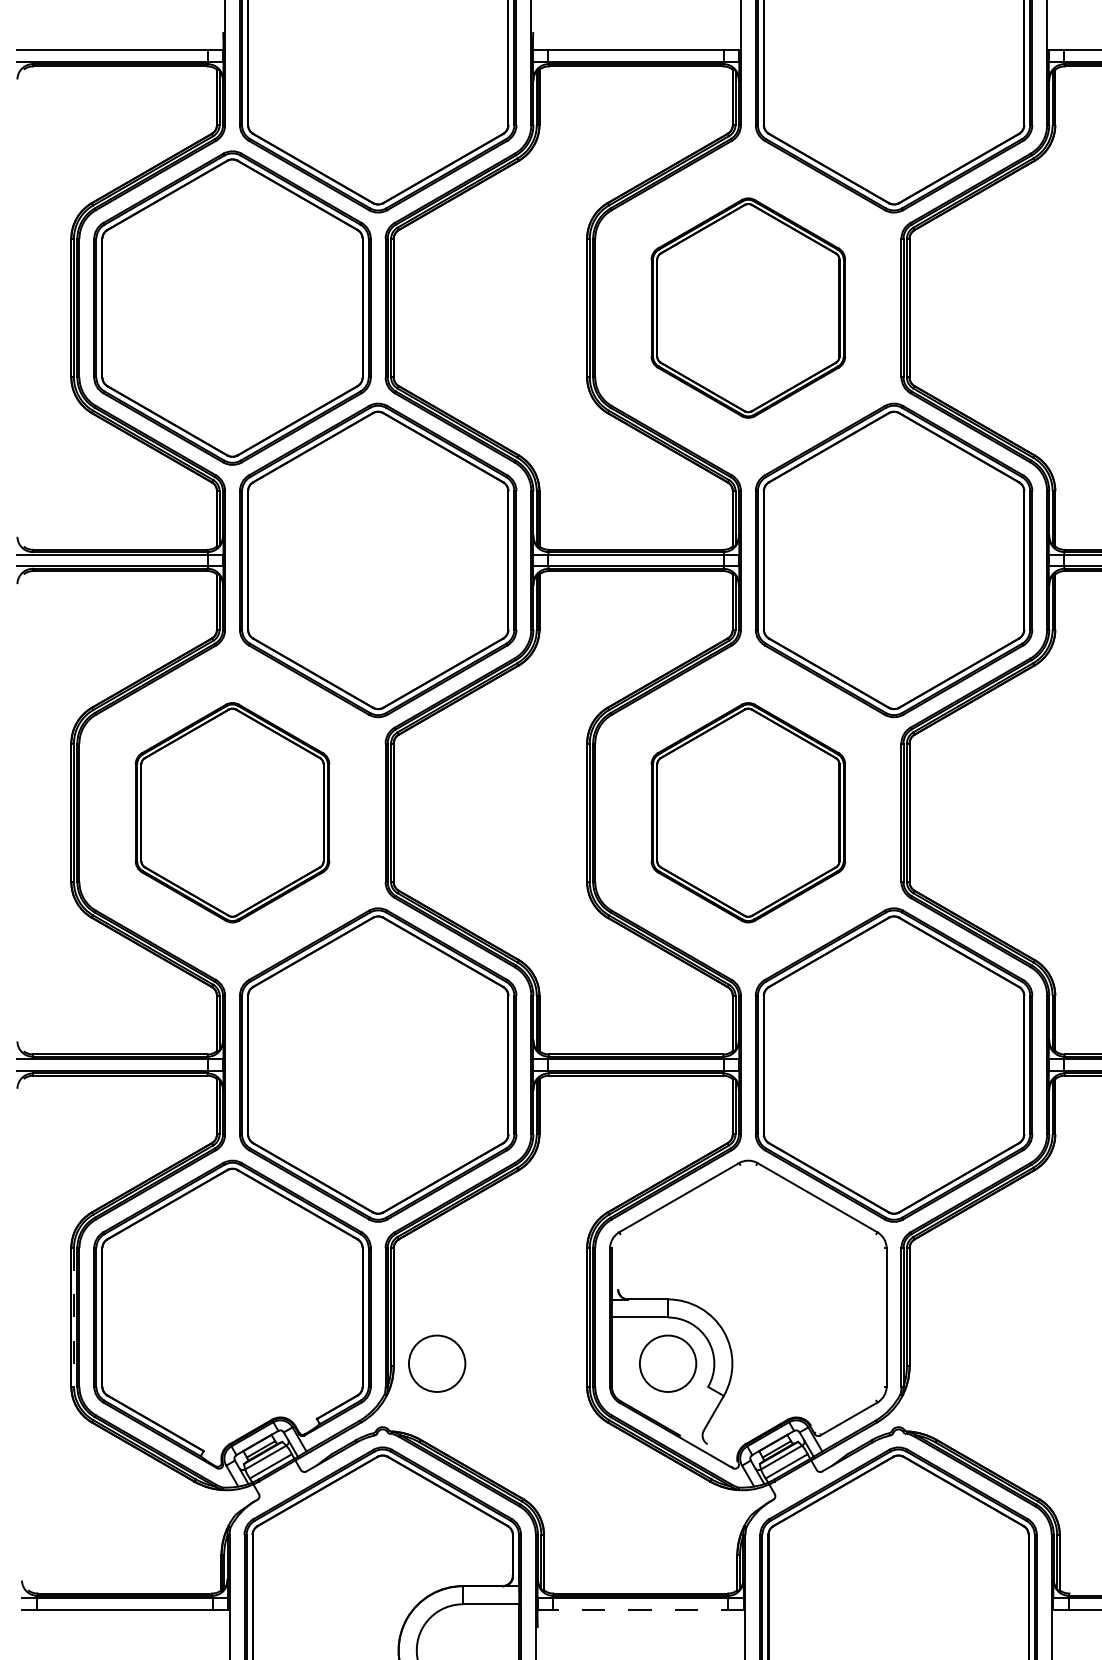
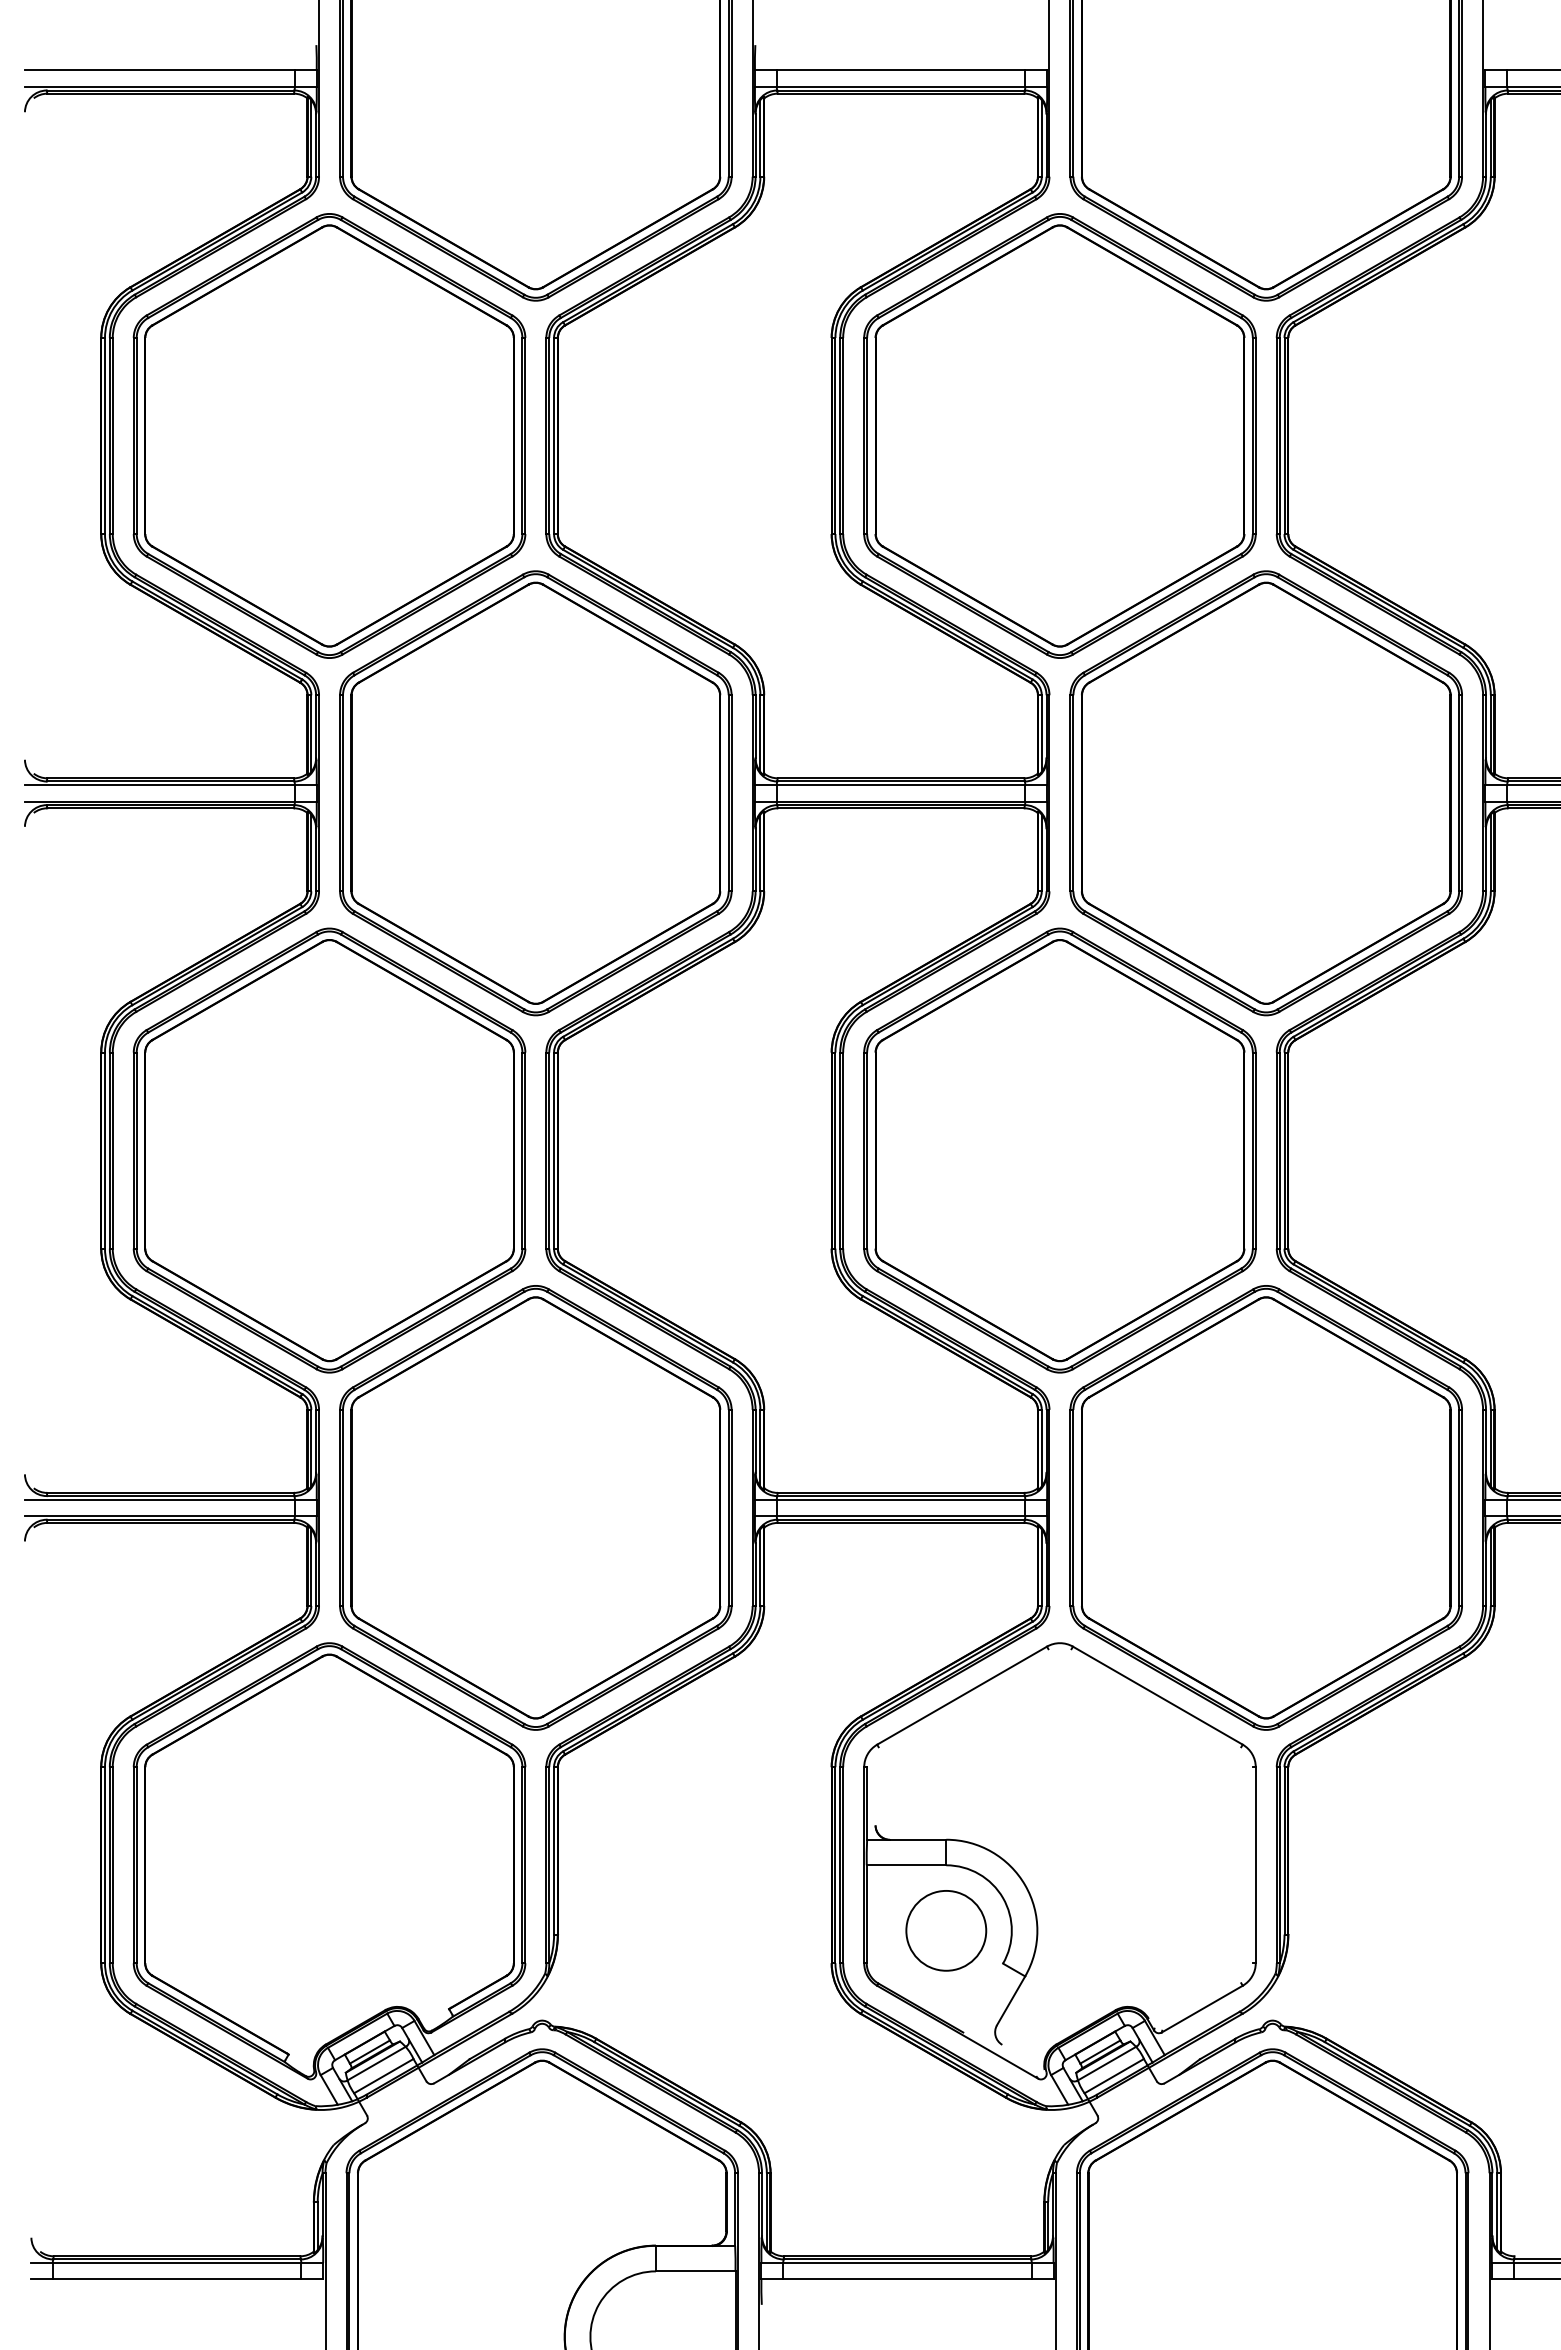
part: (748, 307) -> (1059, 435), size x1.43
part: (232, 812) -> (329, 1150), size x1.43
part: (748, 812) -> (1059, 1150), size x1.43
line: (74, 1317) -> (105, 1865), dashed -> solid
circle: (437, 1363) -> (619, 1930), removed
line: (639, 1609) -> (906, 2279), dashed -> solid

